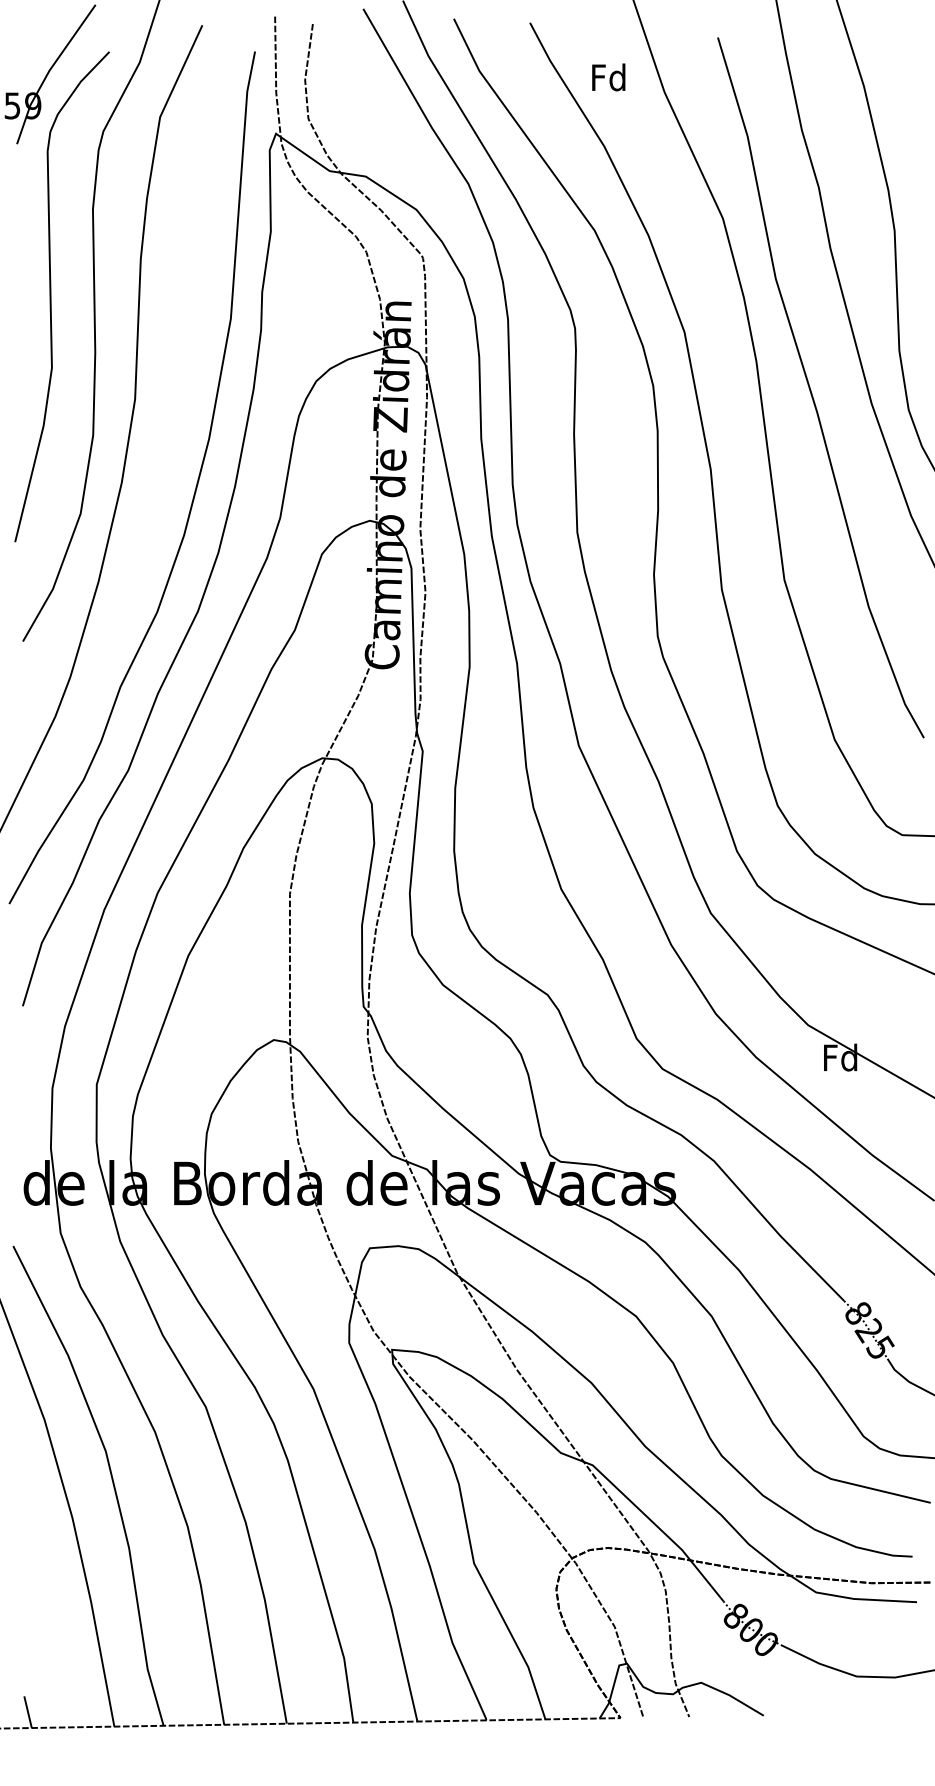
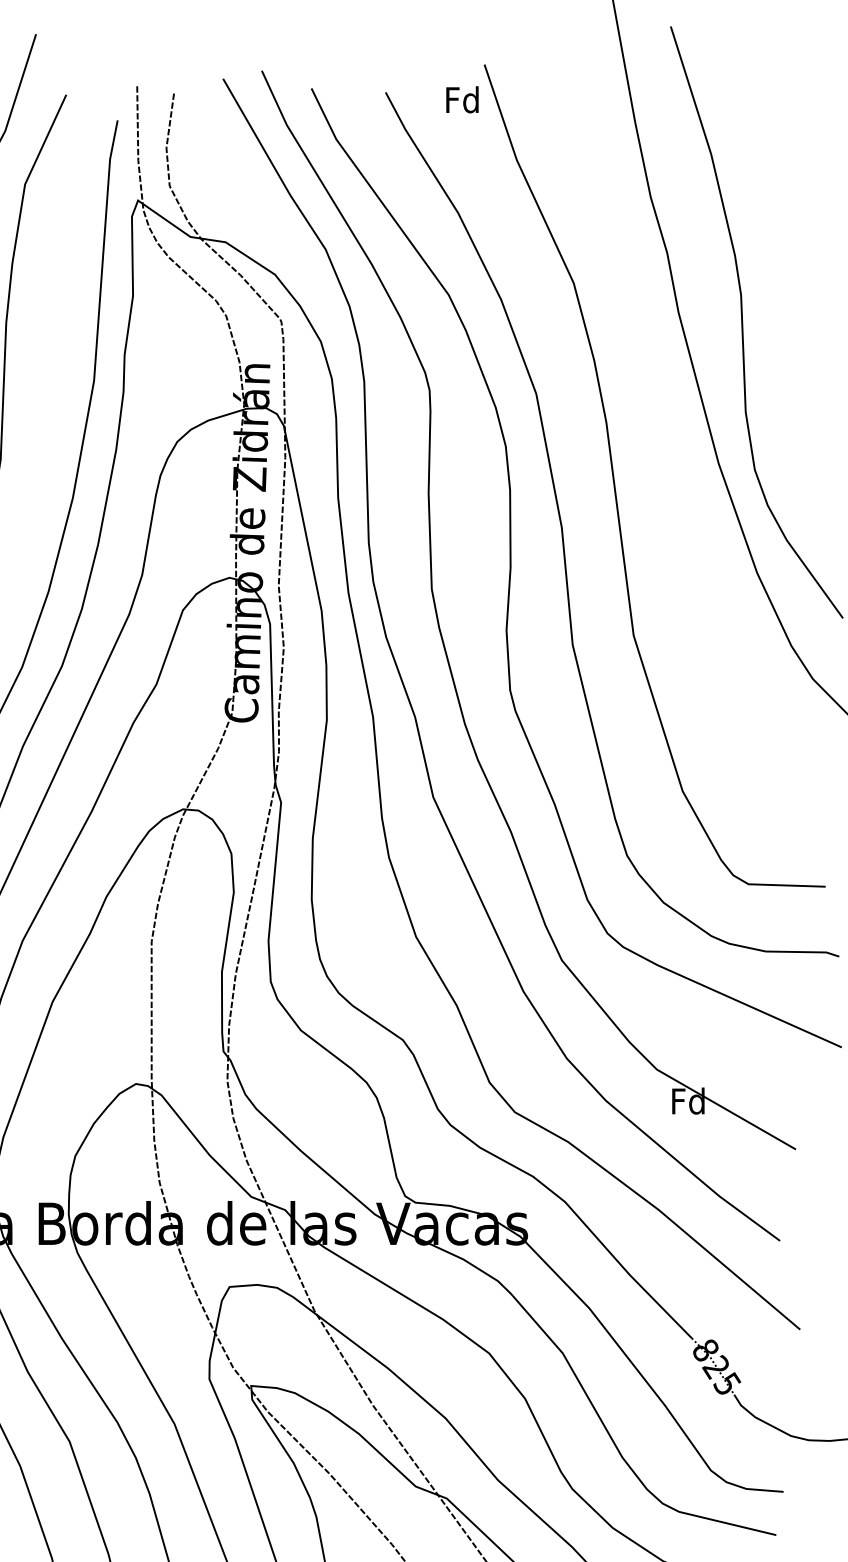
text: (608, 77) -> (462, 99), moved
curve: (811, 389) -> (660, 449), removed

